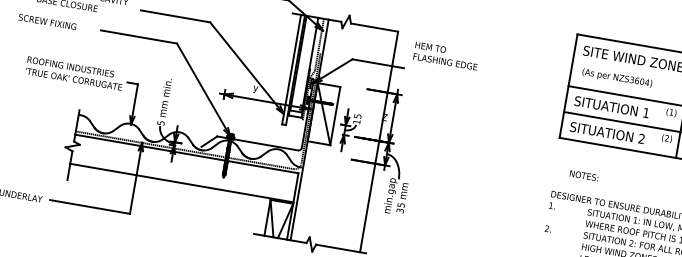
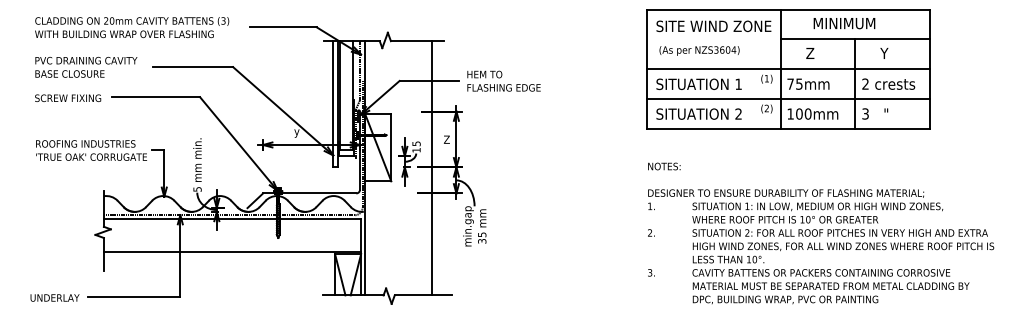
text: (48, 21) -> (68, 97), moved
text: (446, 55) -> (503, 80), moved
line: (379, 142) -> (432, 168), moved
text: (584, 175) -> (664, 166), moved

